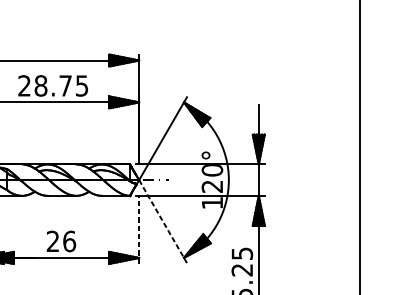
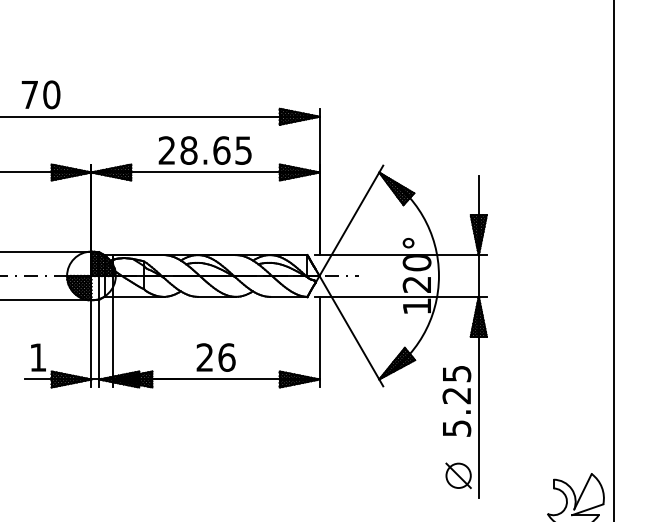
text: (65, 85) -> (221, 150), 28.75 -> 28.65
line: (163, 221) -> (351, 331), dashed -> solid
line: (139, 229) -> (319, 341), dashed -> solid

